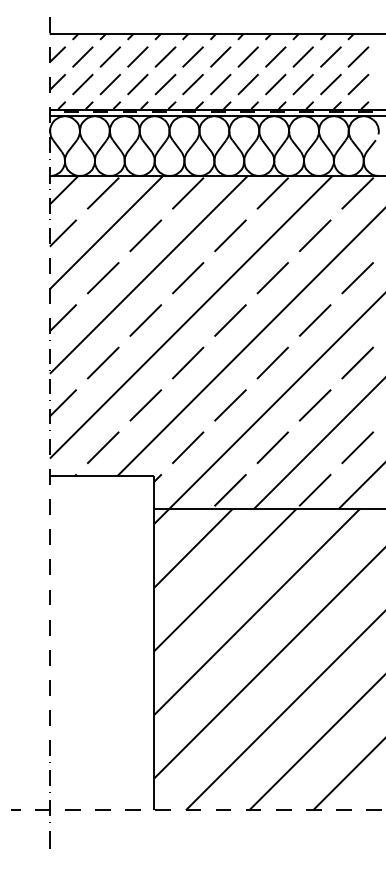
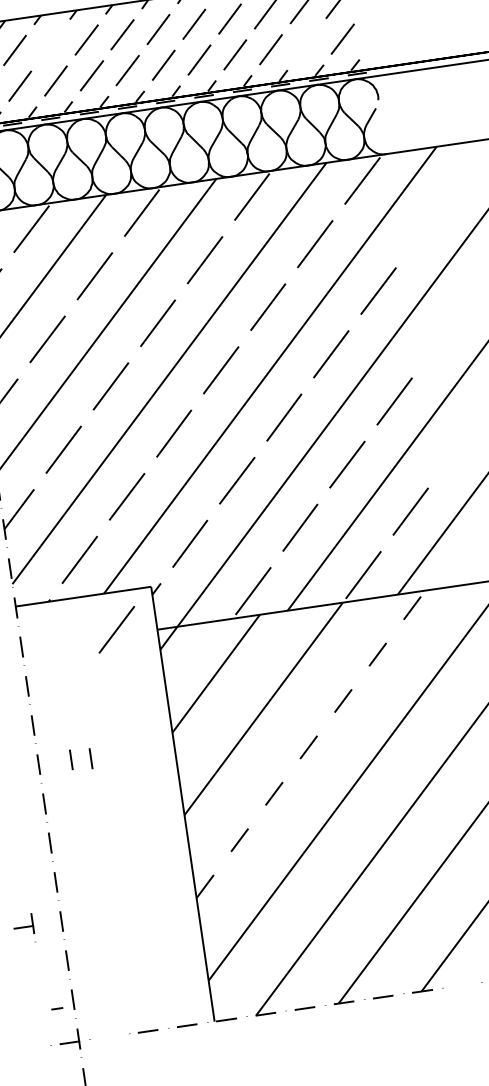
line: (137, 56) -> (50, 44), removed
line: (330, 84) -> (306, 44), removed
line: (123, 504) -> (116, 629), added
line: (74, 597) -> (70, 760), added
line: (89, 598) -> (90, 758), added
line: (257, 612) -> (311, 744), solid -> dashed
part: (20, 719) -> (23, 929), added
line: (15, 809) -> (56, 1007), moved
line: (72, 809) -> (108, 1036), removed
line: (343, 809) -> (460, 984), removed

